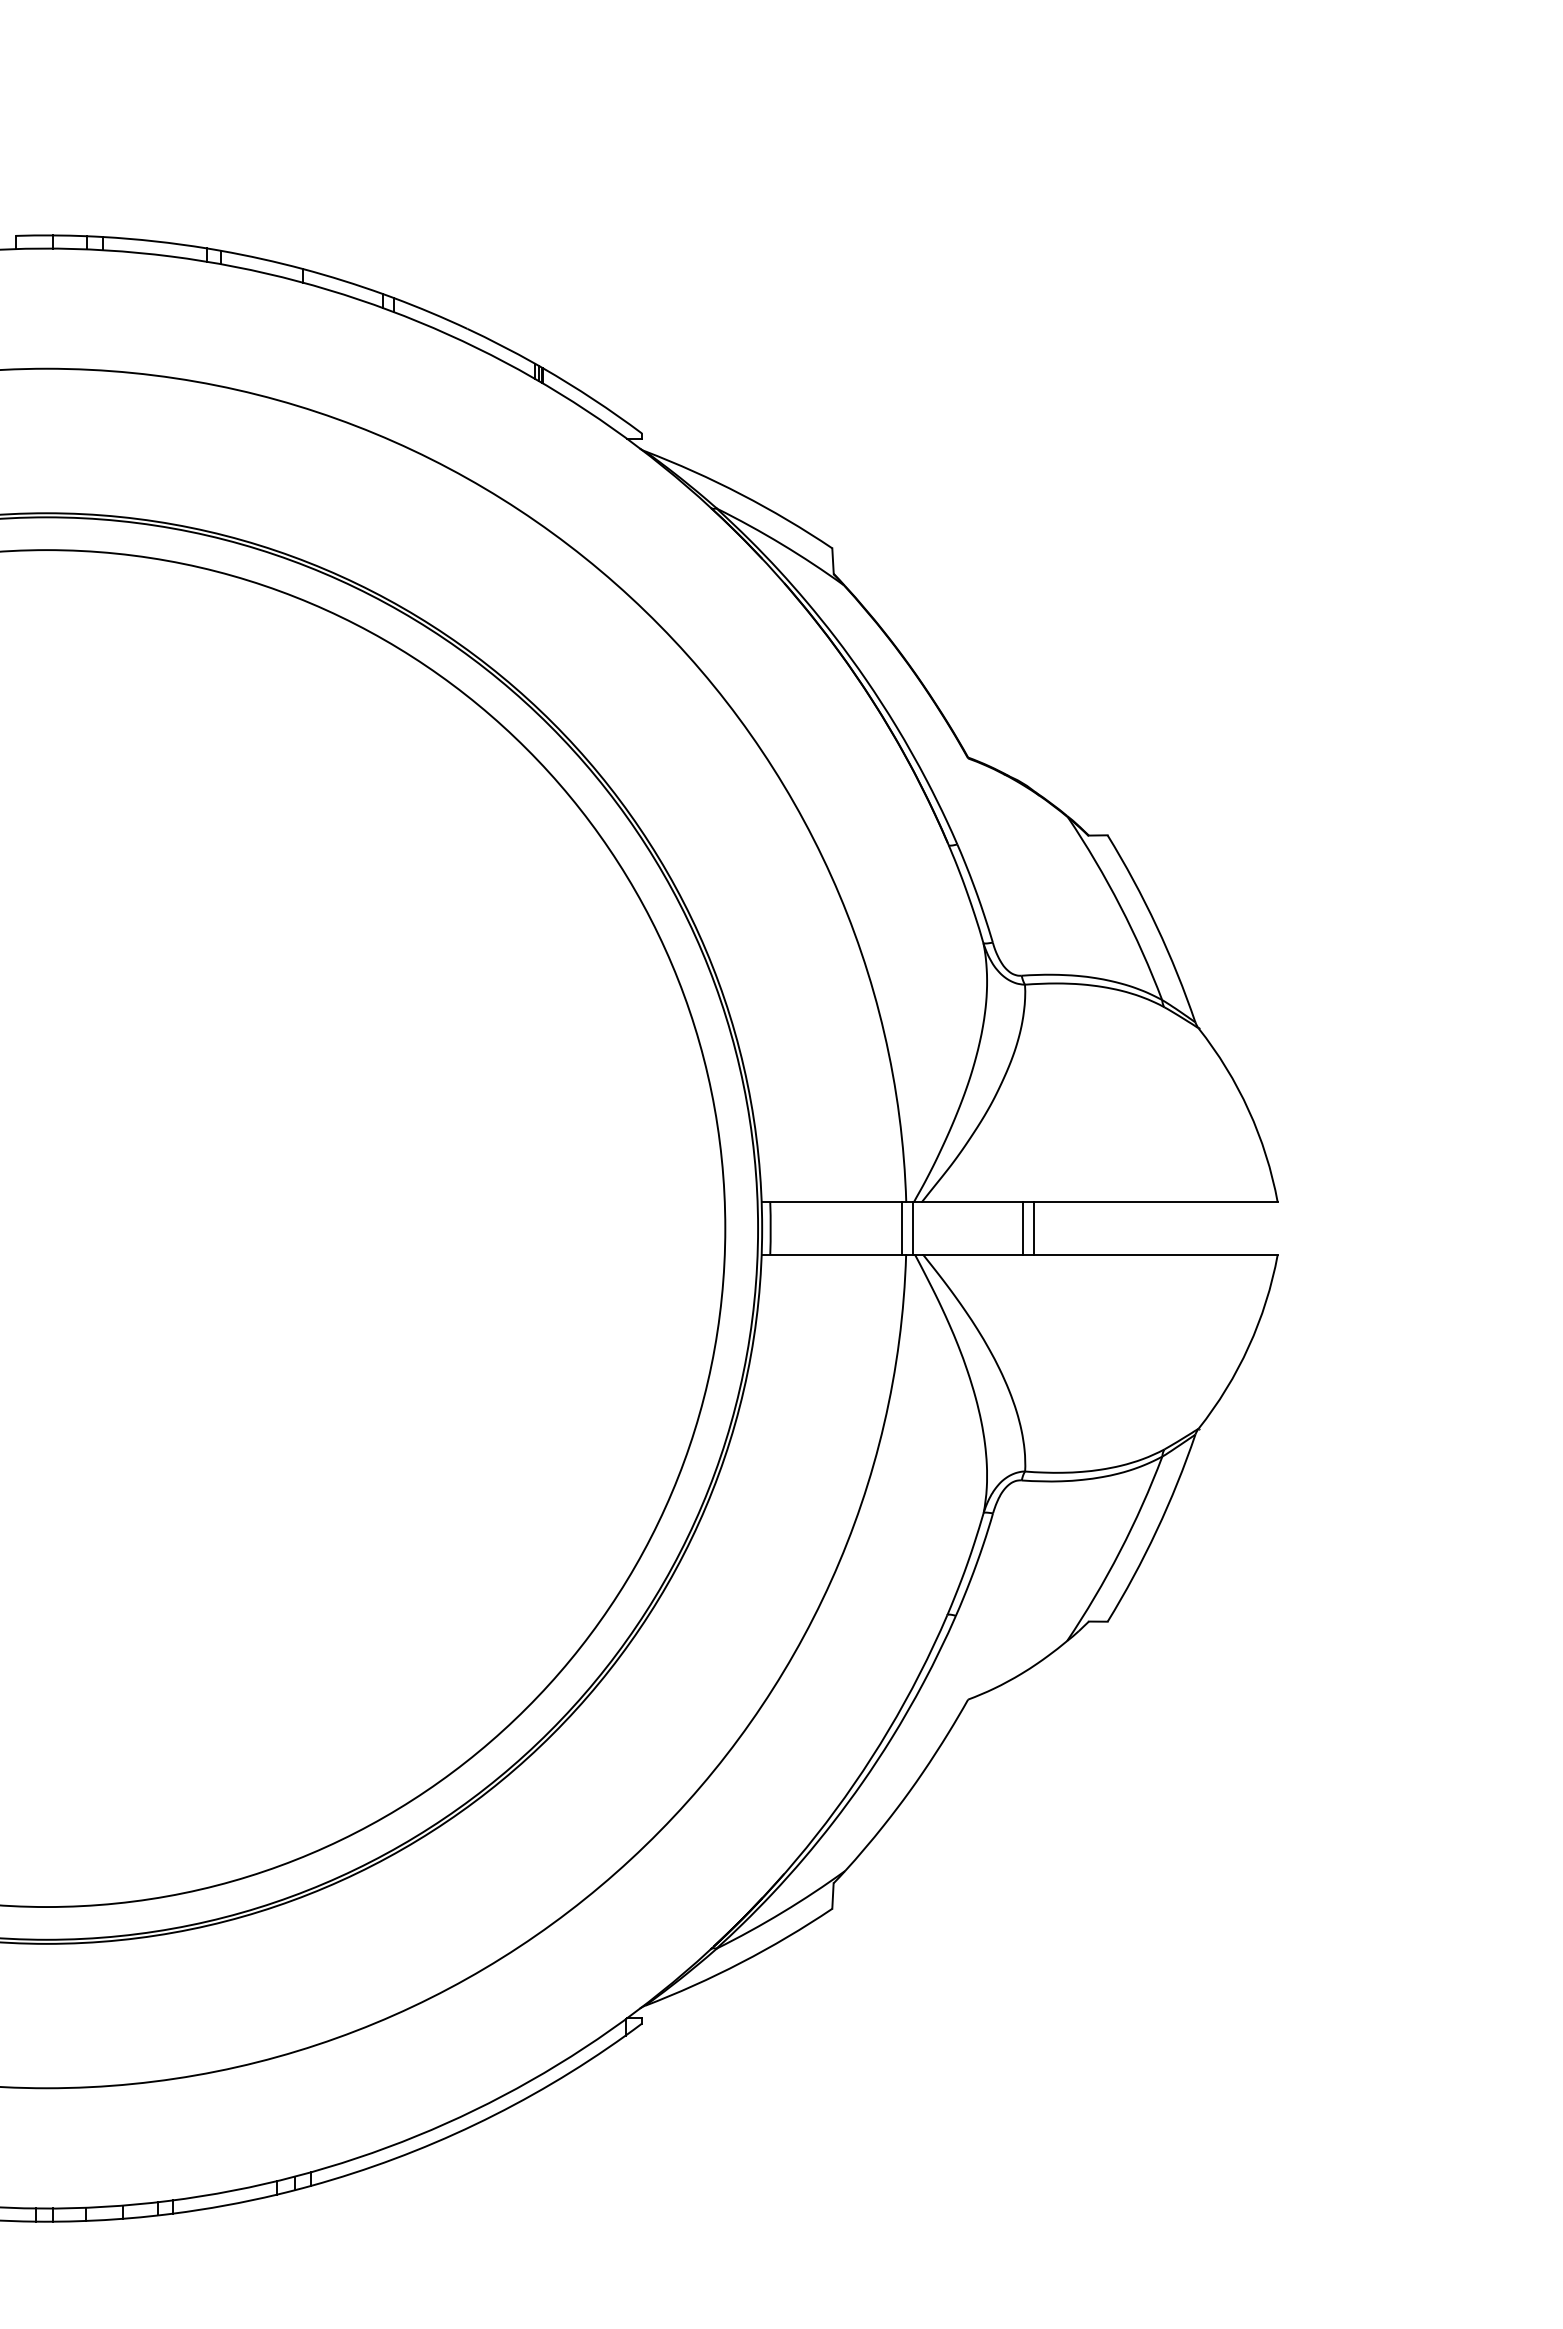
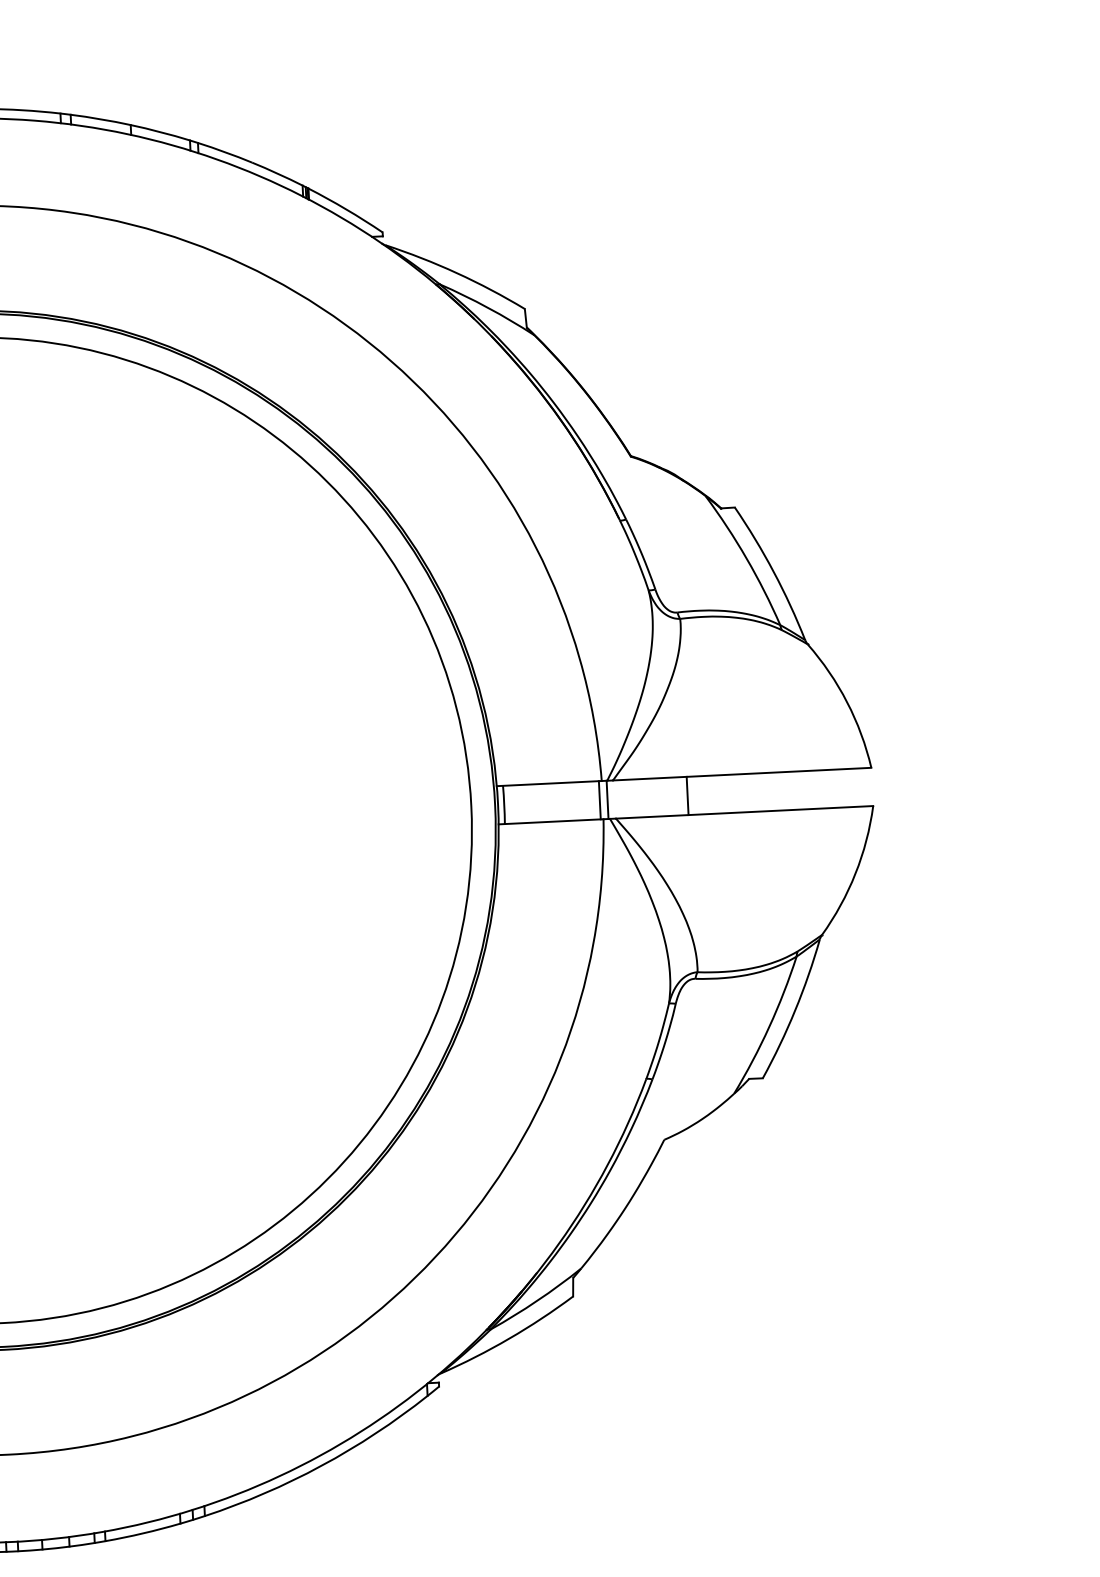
line: (1033, 1228) -> (695, 795), removed

